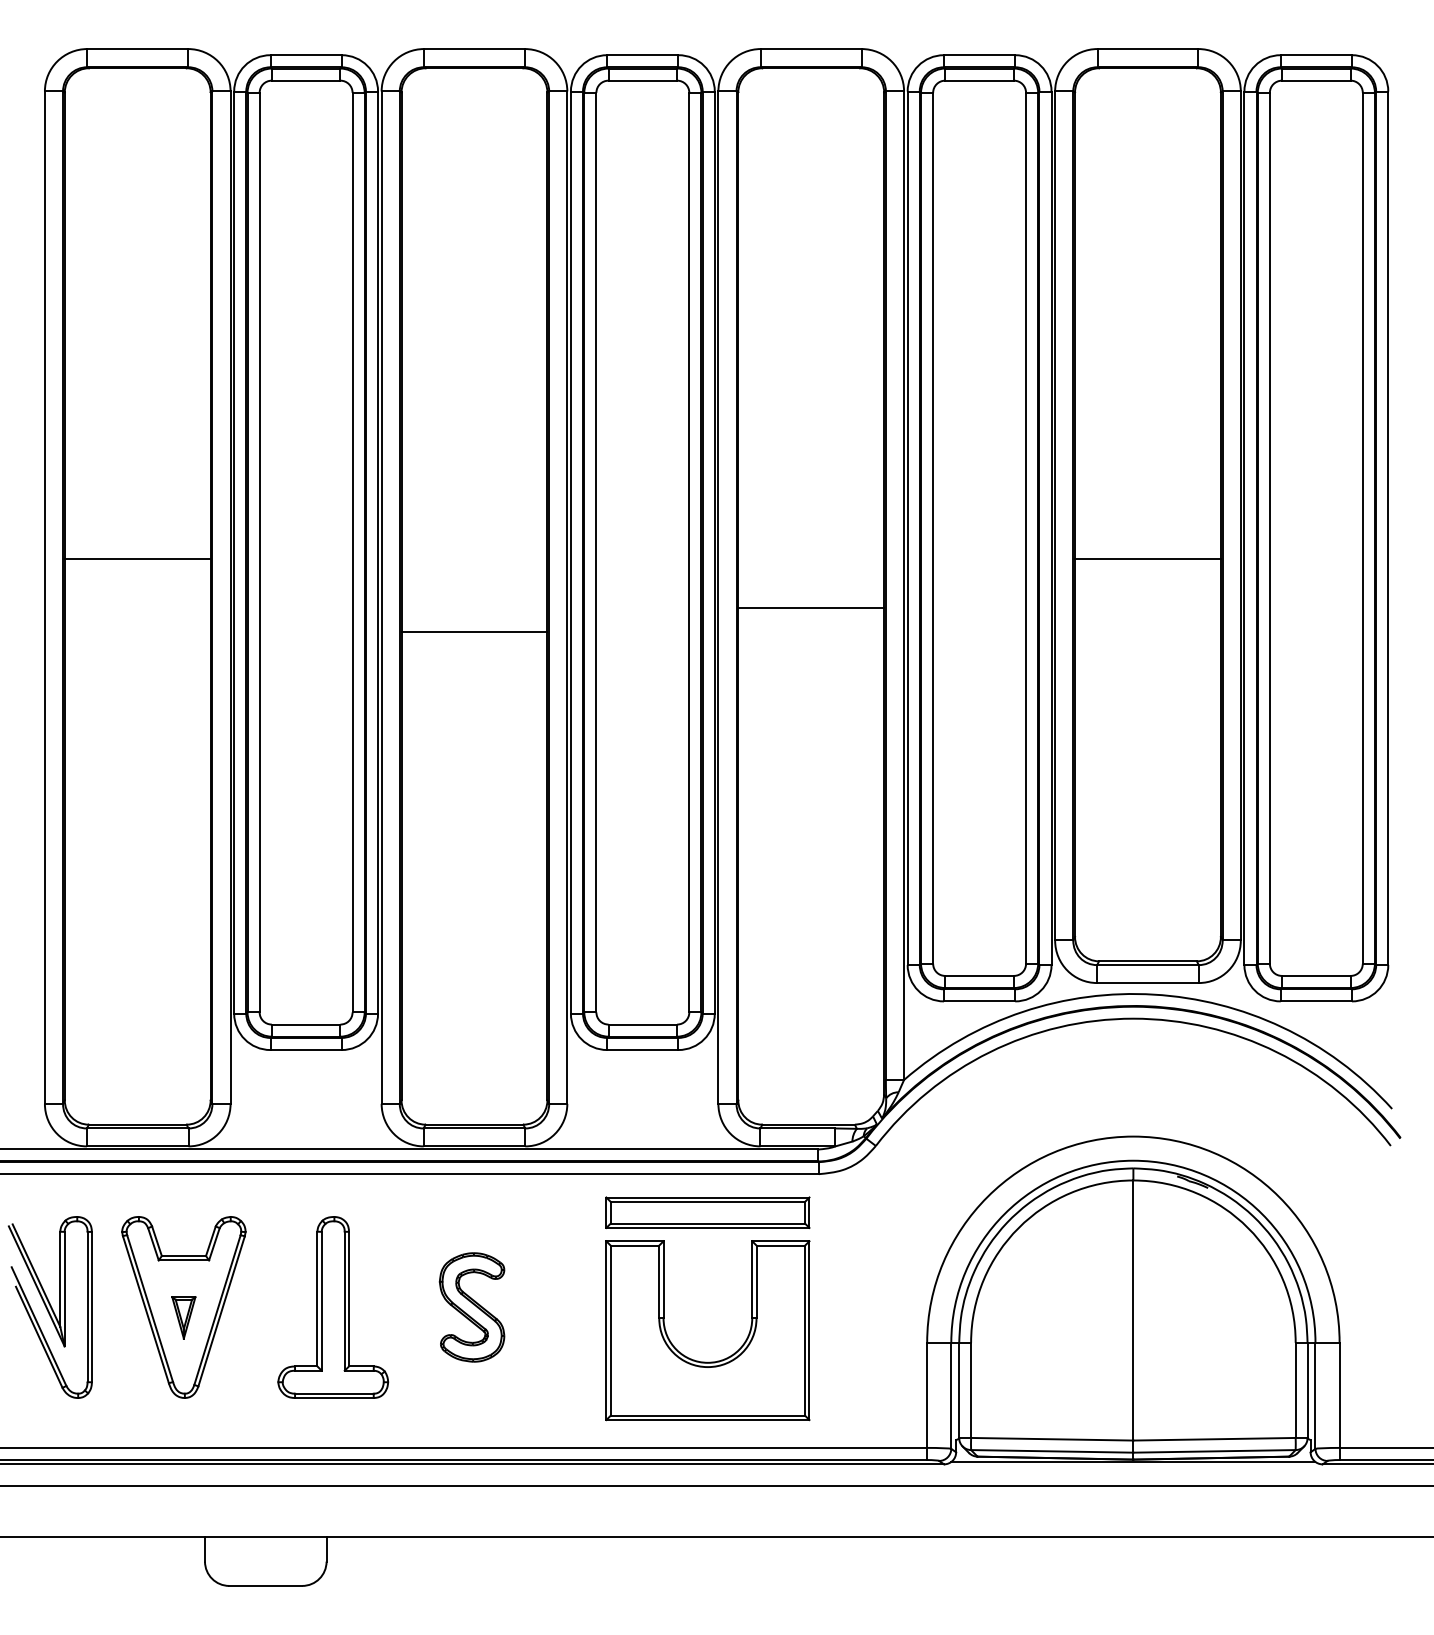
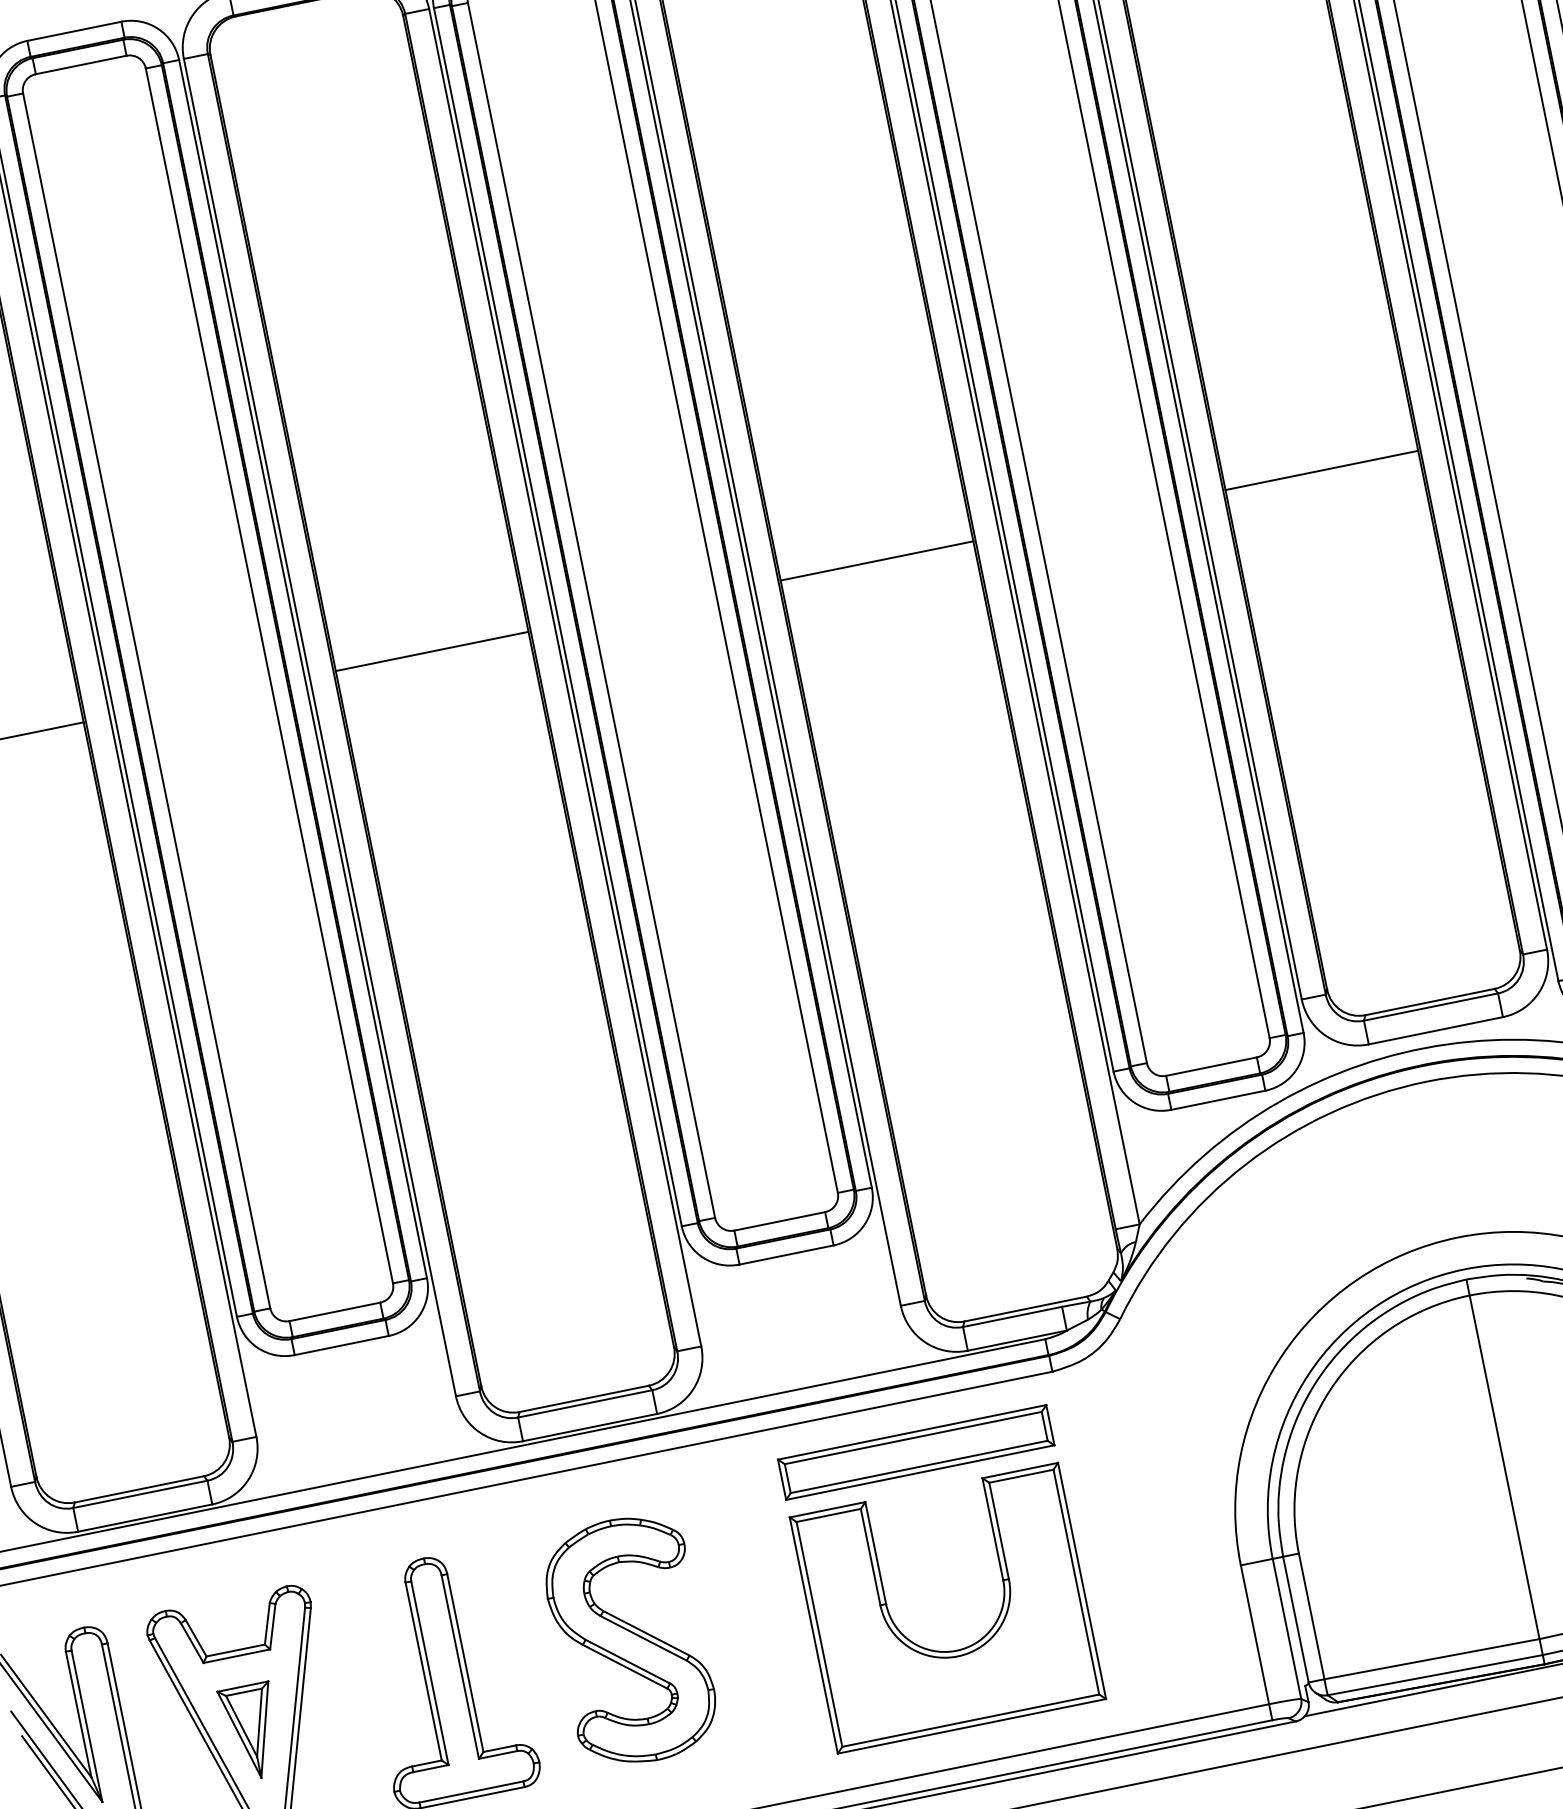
line: (811, 607) -> (877, 560), moved
line: (474, 631) -> (432, 650), moved
part: (471, 1307) -> (629, 1641), size x1.67
part: (183, 1317) -> (251, 1731), size x1.67

